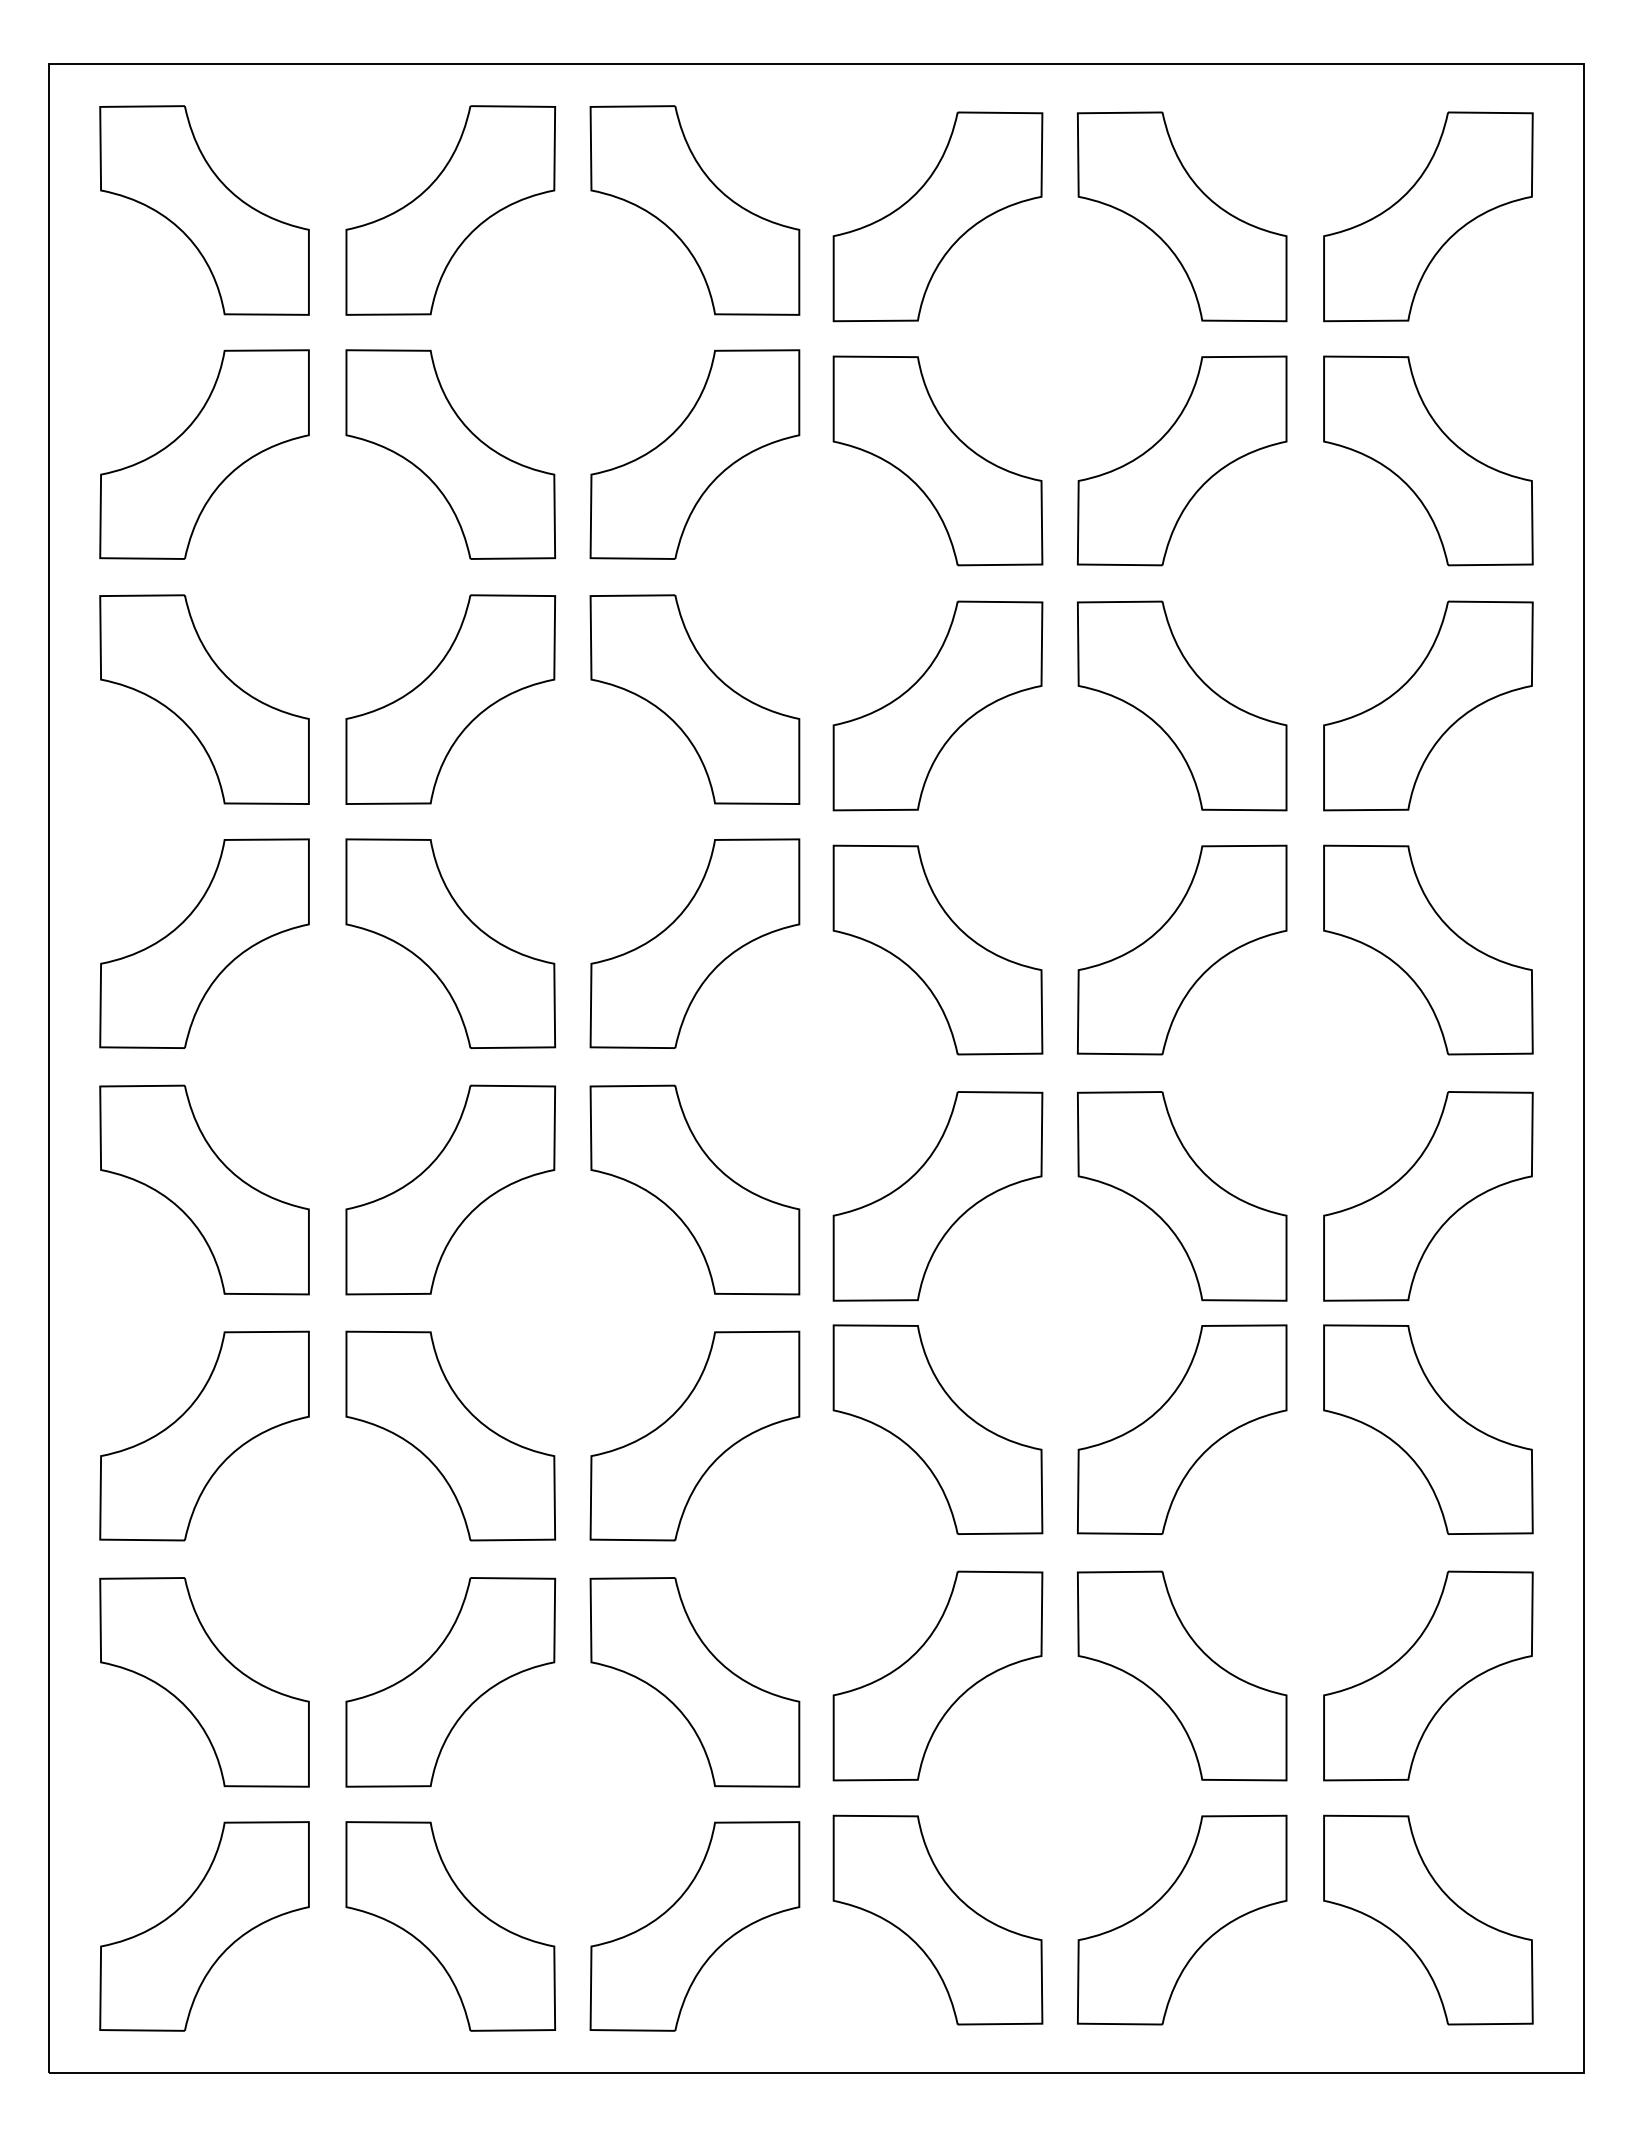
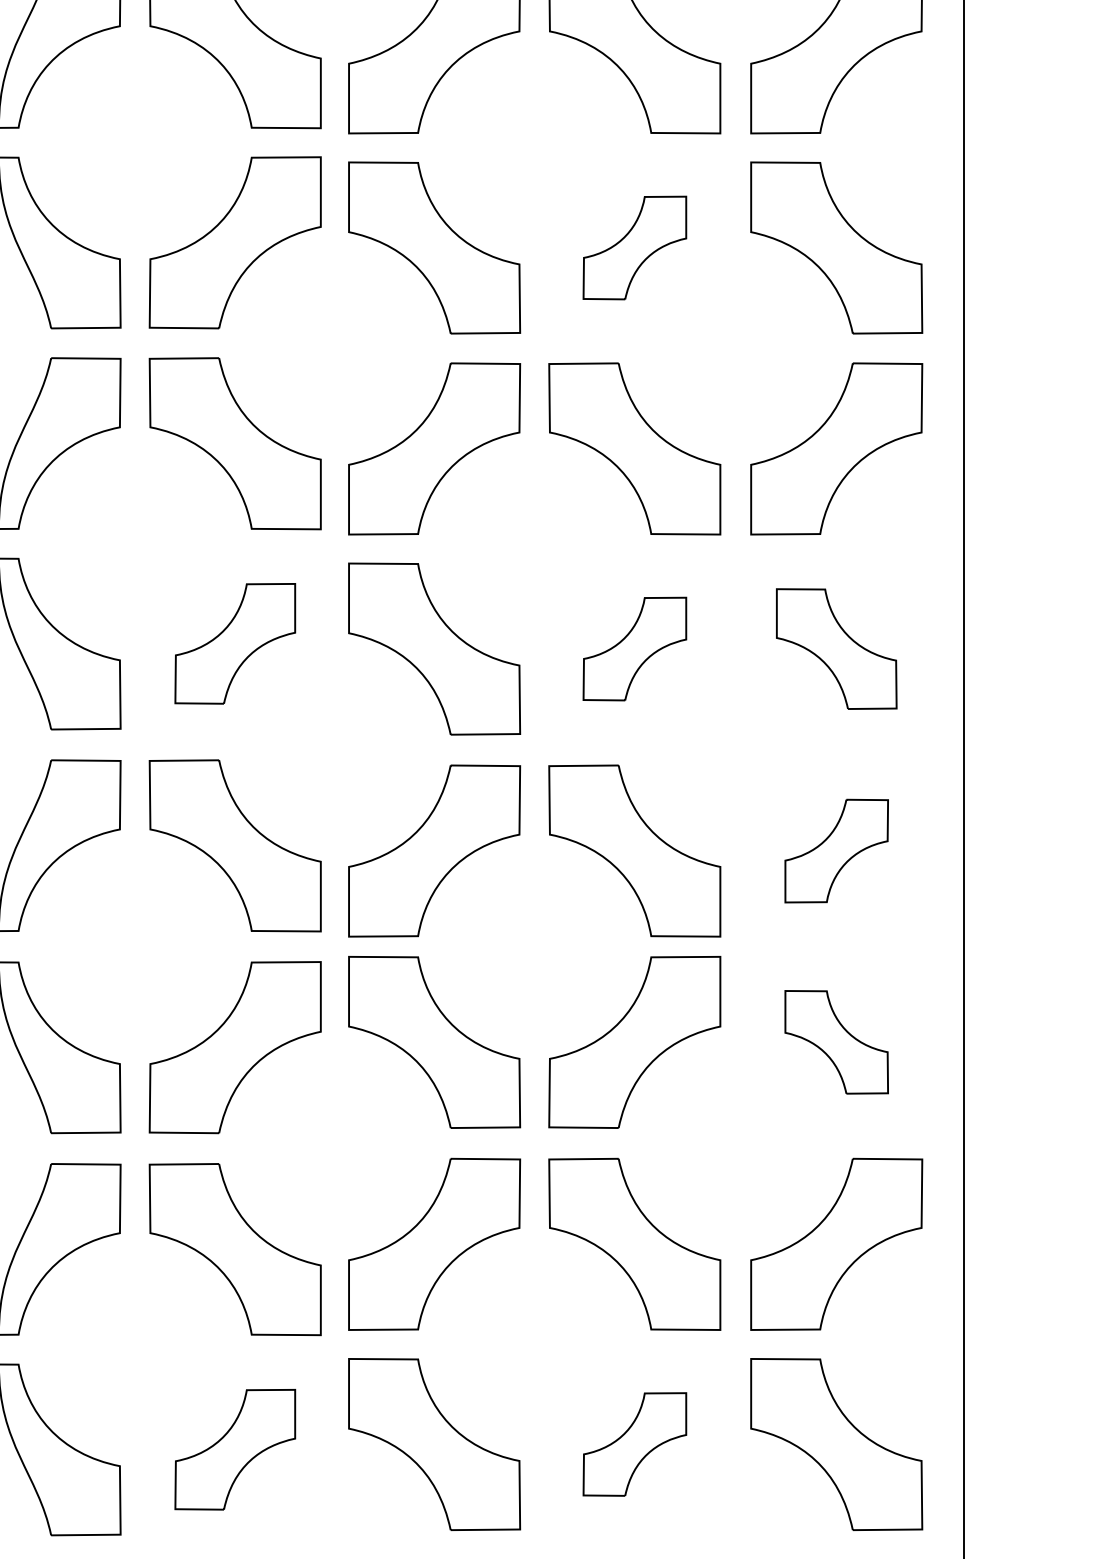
part: (1182, 460) -> (635, 247), size x0.6
part: (694, 943) -> (234, 643), size x0.7
part: (1182, 949) -> (635, 648), size x0.6
part: (1428, 949) -> (836, 648), size x0.7
part: (1428, 1196) -> (836, 851), size x0.6
part: (1428, 1429) -> (836, 1042), size x0.6
part: (1182, 1919) -> (635, 1444), size x0.6
part: (694, 1926) -> (234, 1449), size x0.7

